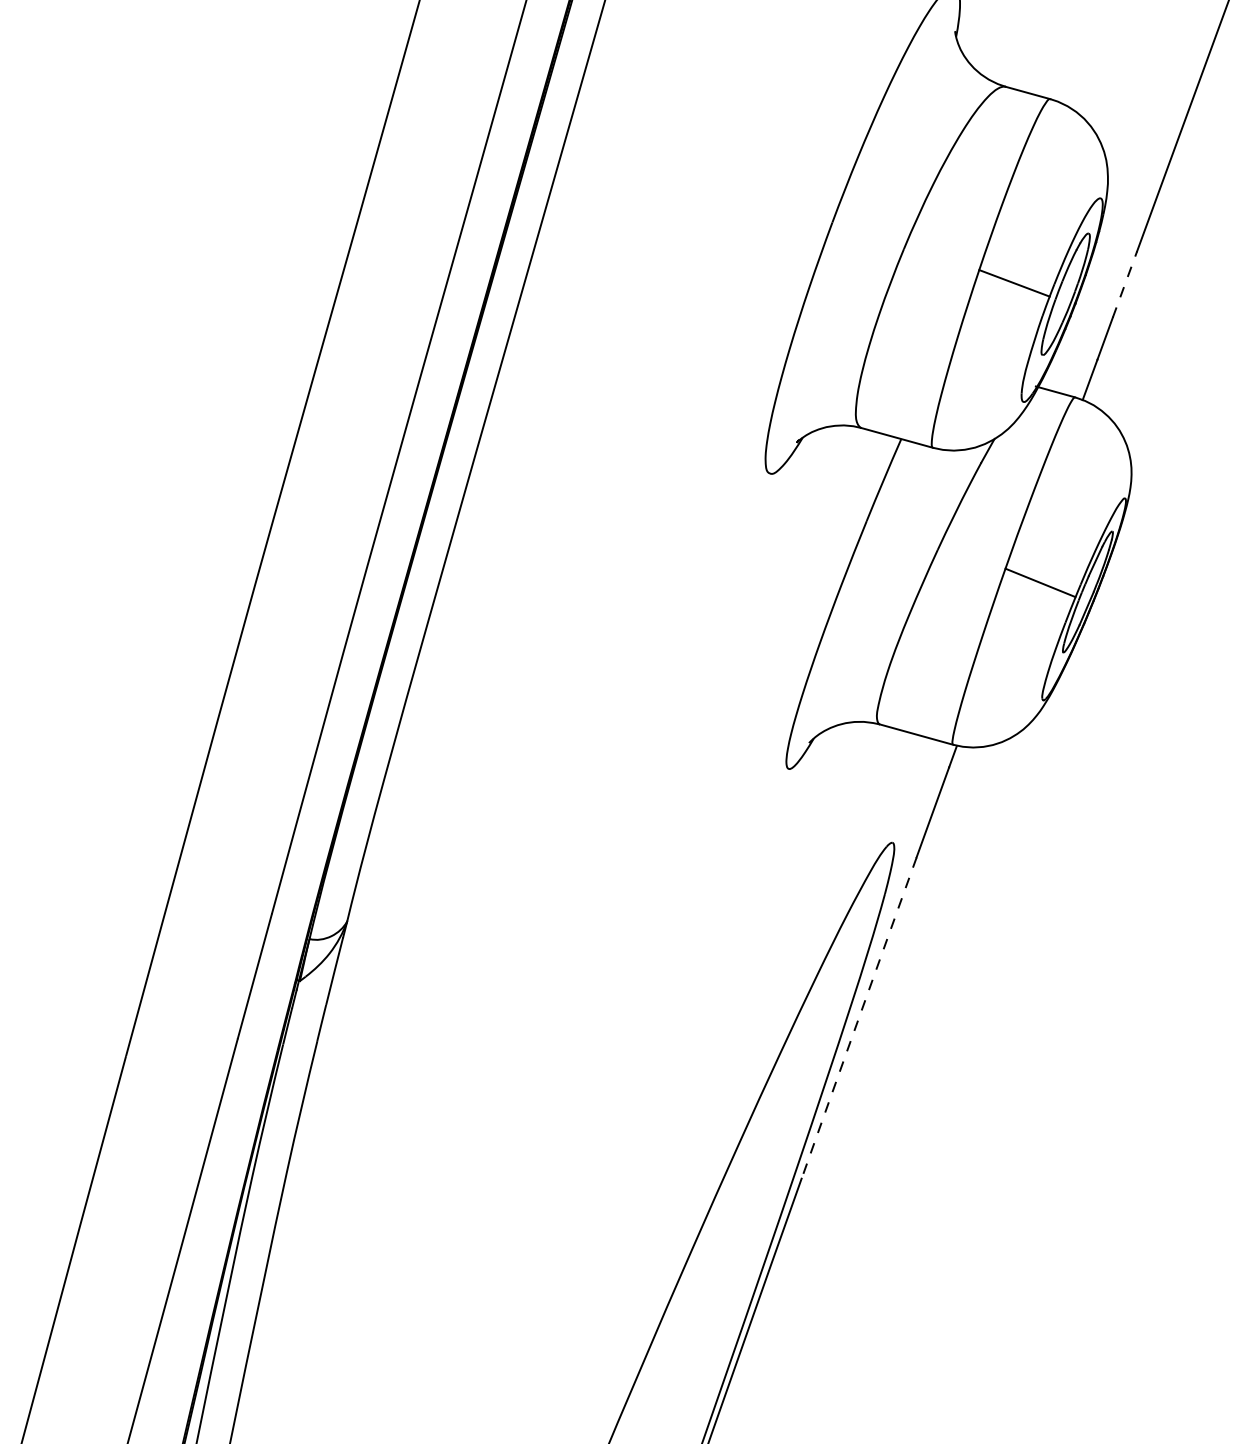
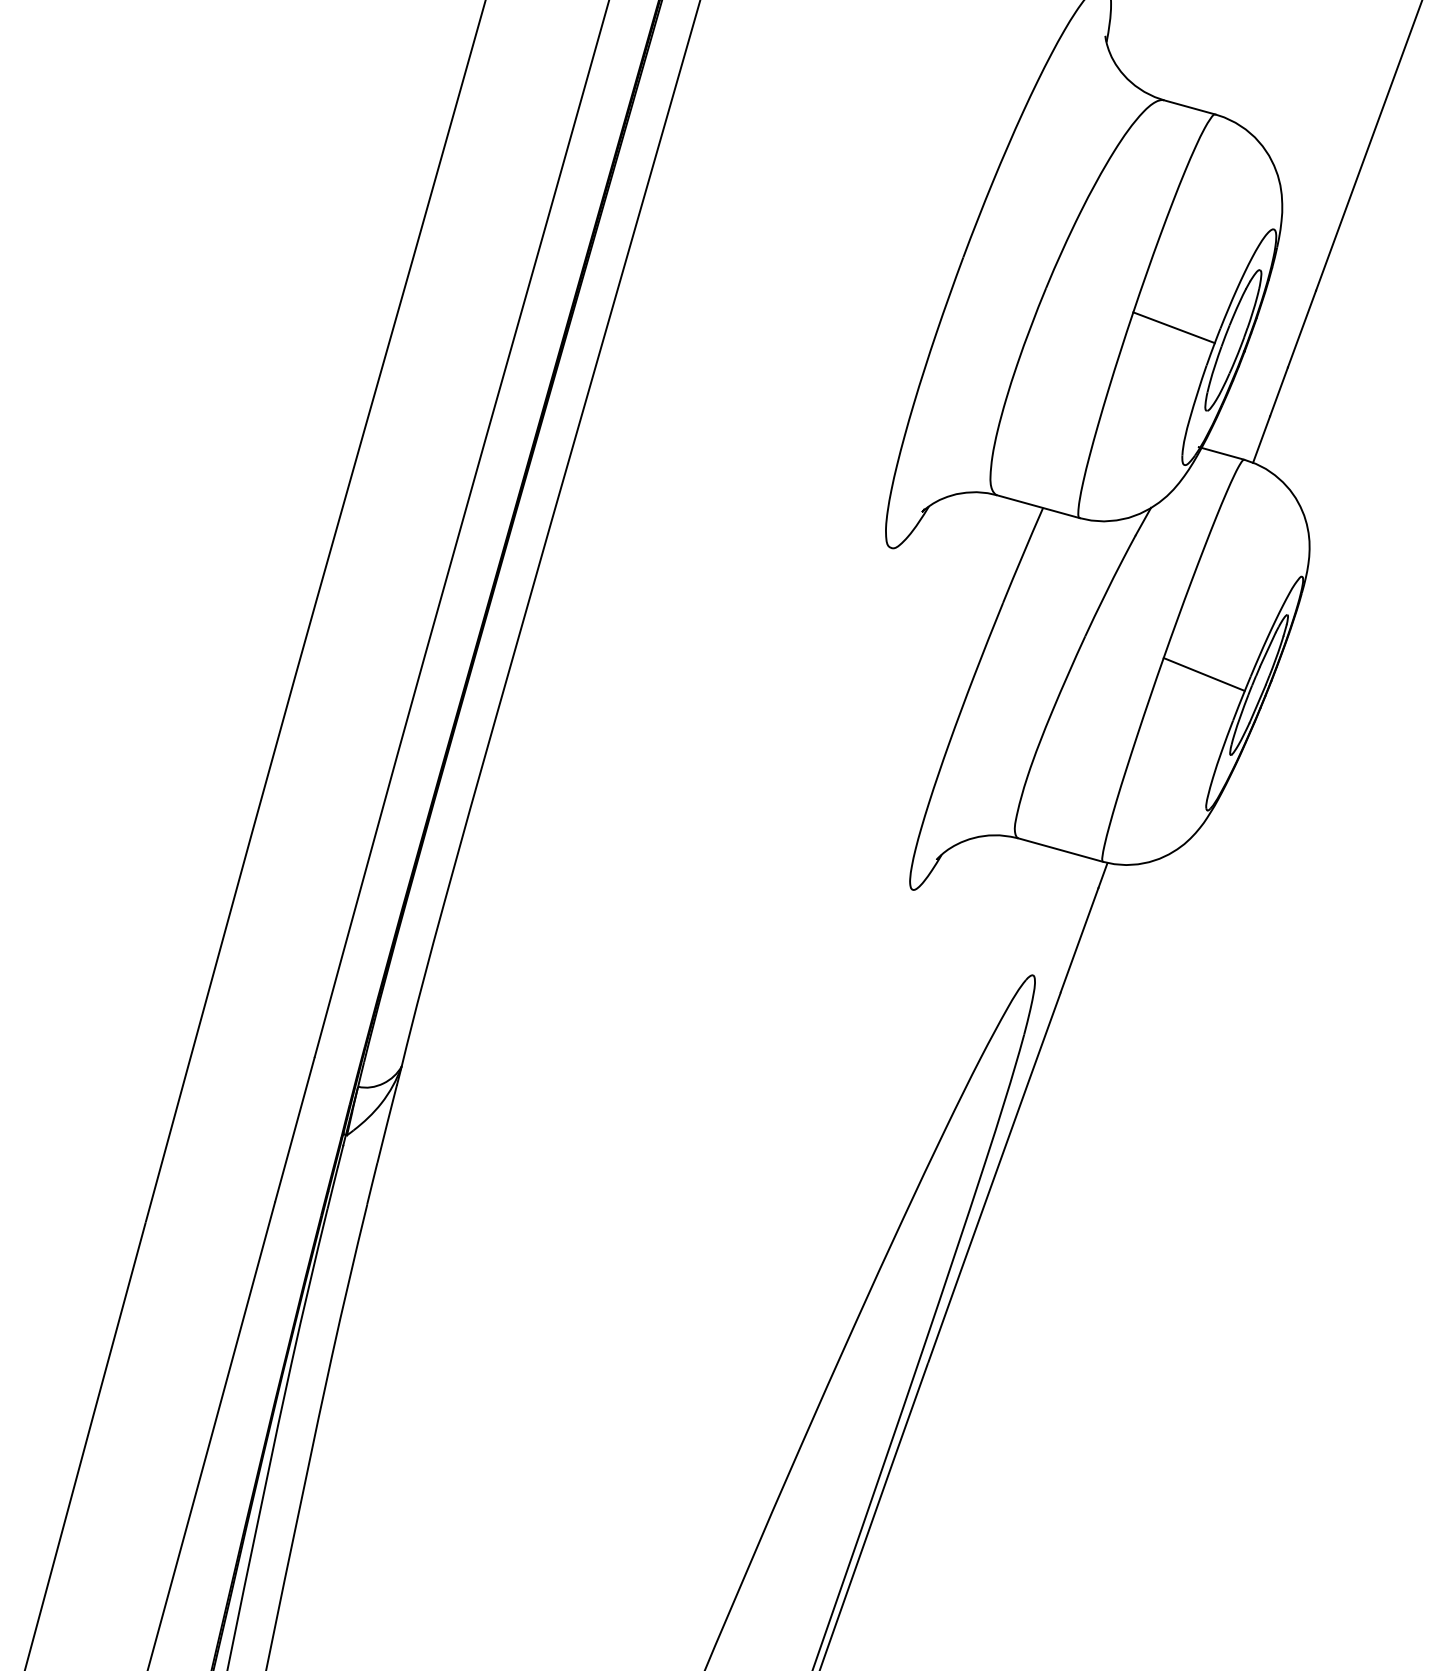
line: (1125, 284) -> (1302, 329), dashed -> solid
arc: (859, 1017) -> (994, 1177), dashed -> solid

